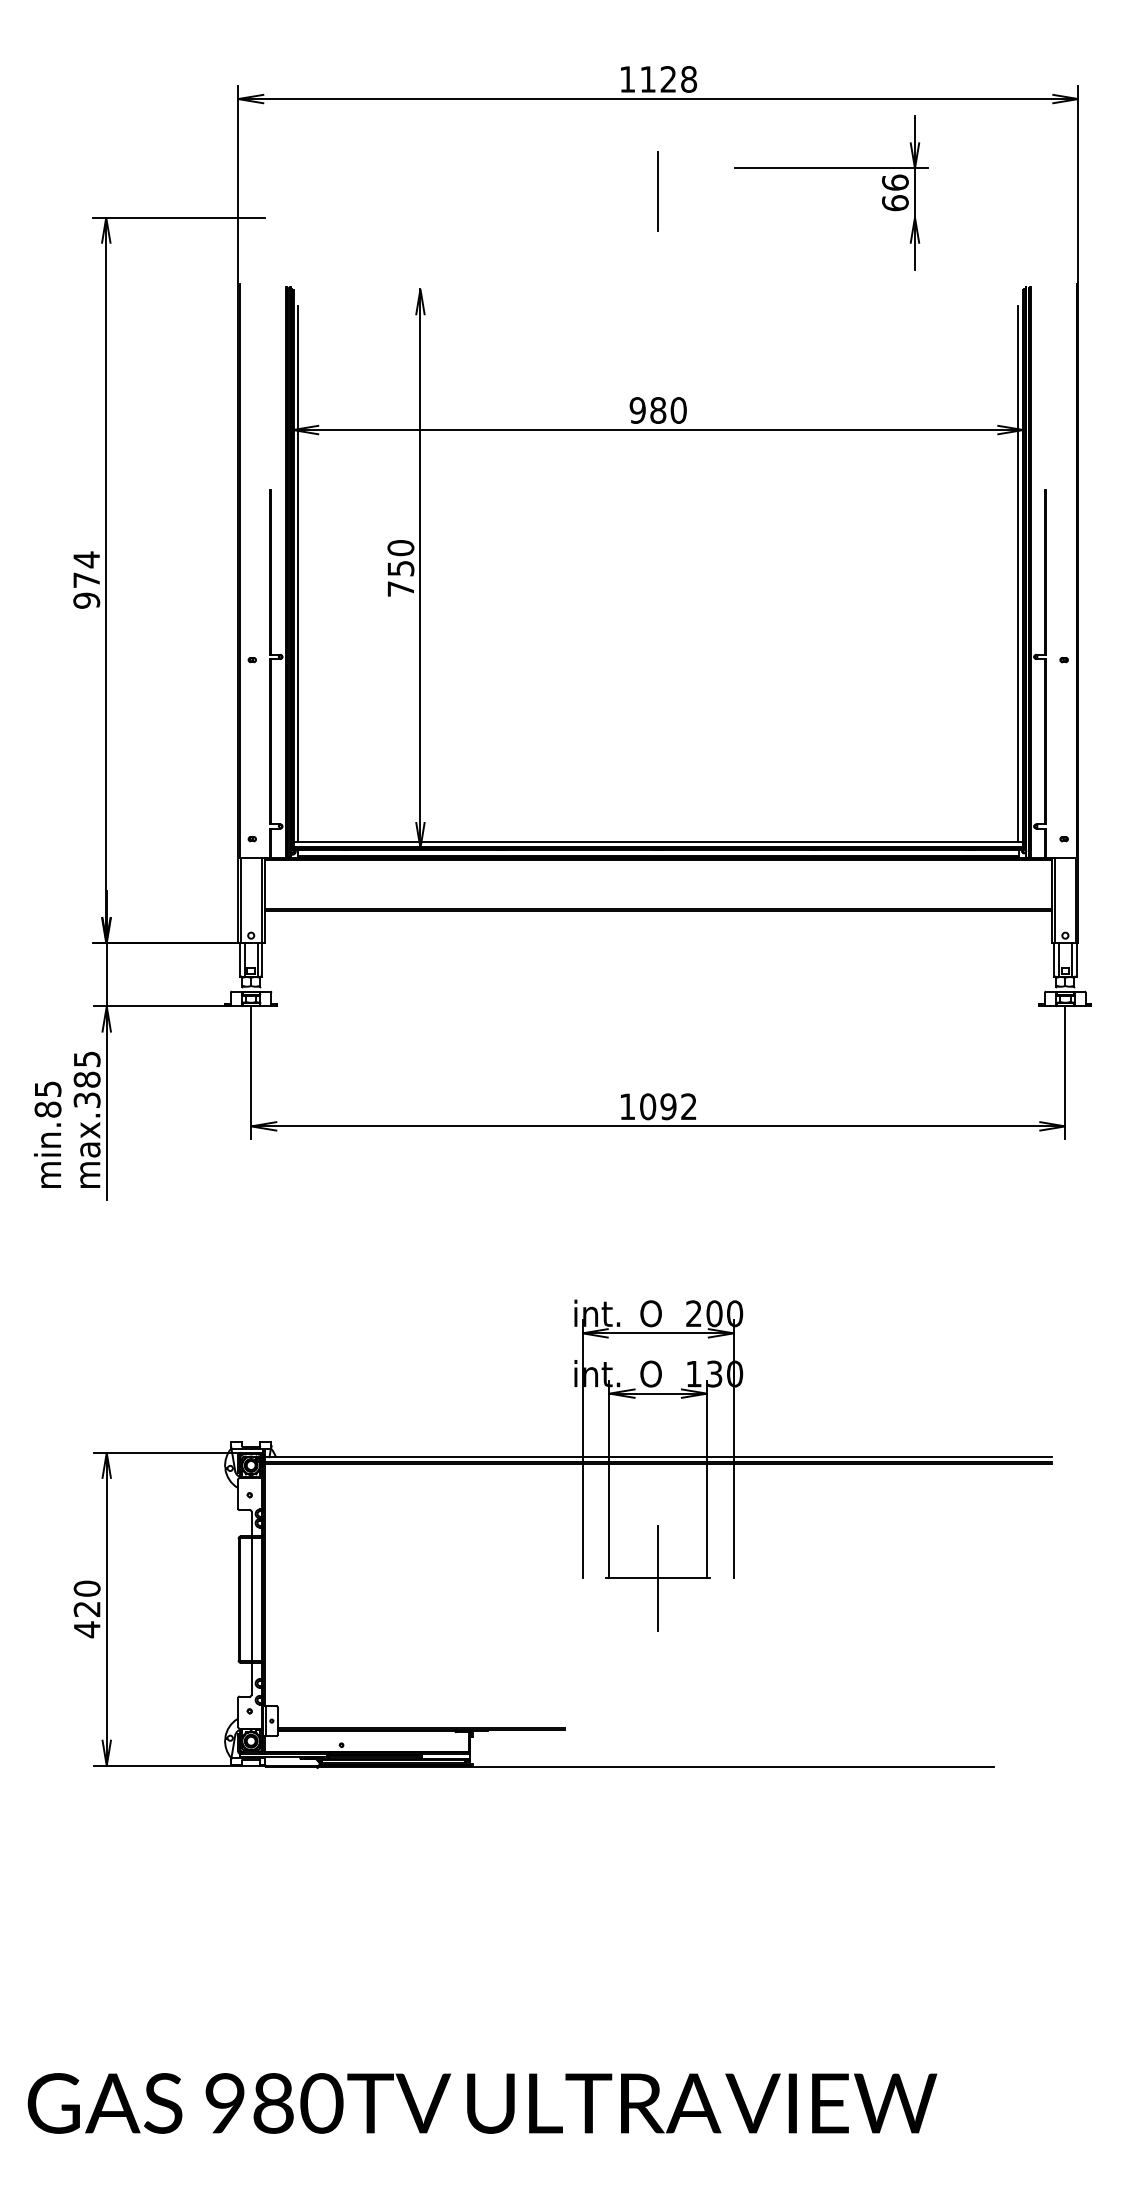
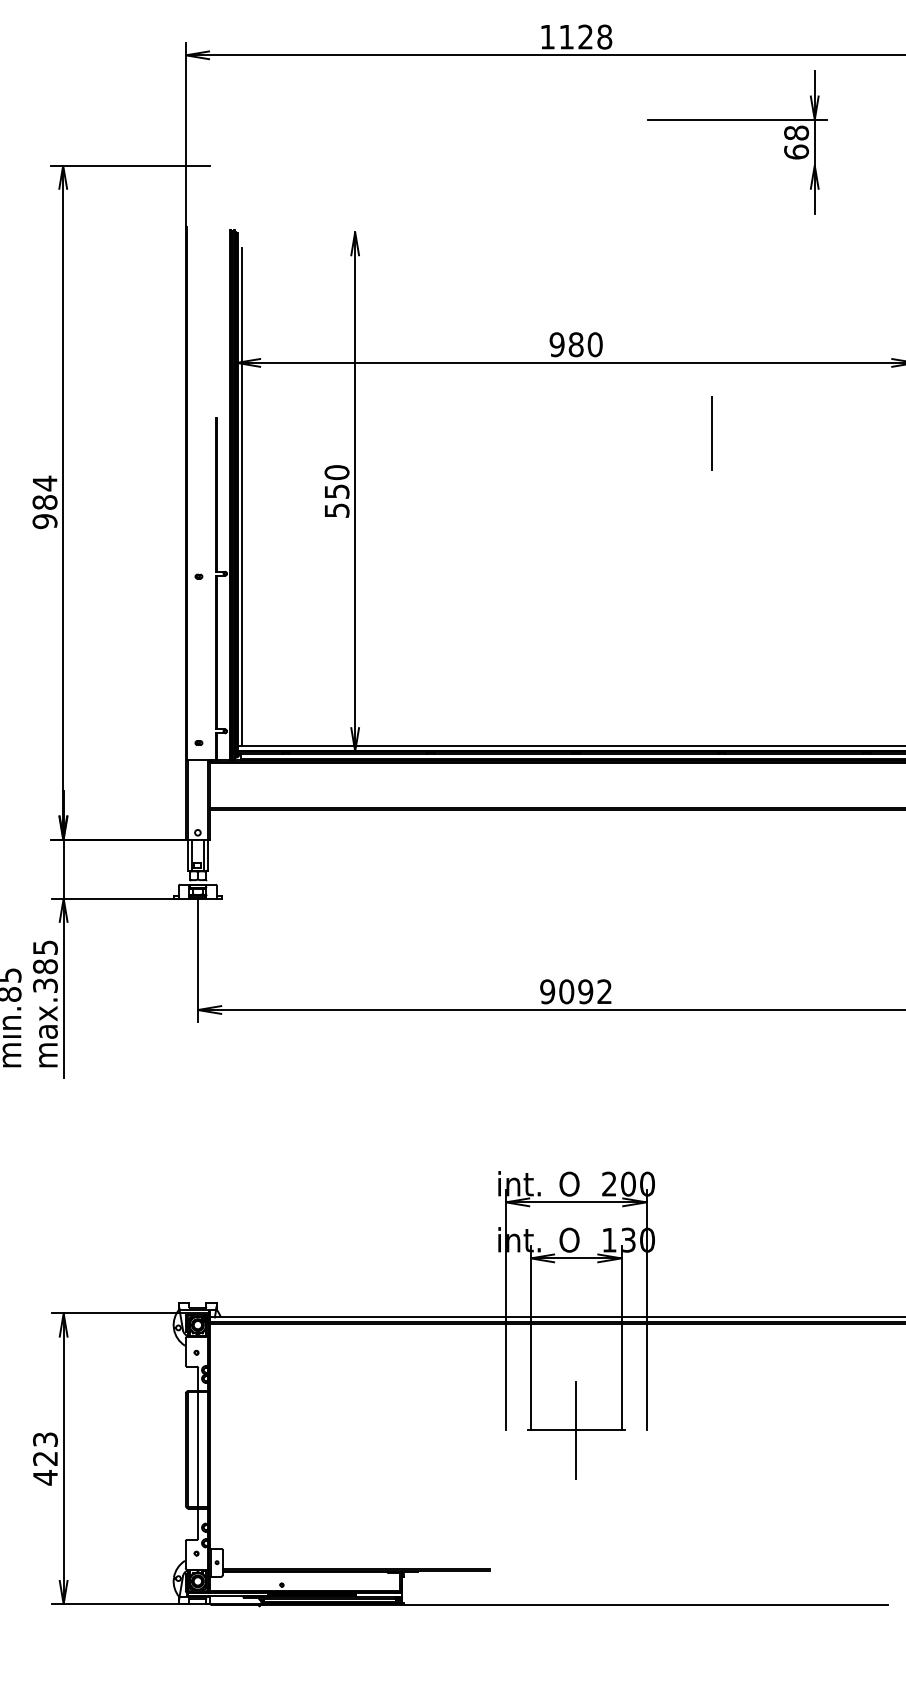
text: (895, 182) -> (796, 132), 66 -> 68
line: (657, 191) -> (711, 433), moved
text: (86, 580) -> (44, 502), 974 -> 984
text: (400, 588) -> (336, 510), 750 -> 550
text: (627, 1106) -> (547, 991), 1092 -> 9092
text: (86, 1588) -> (44, 1439), 420 -> 423

